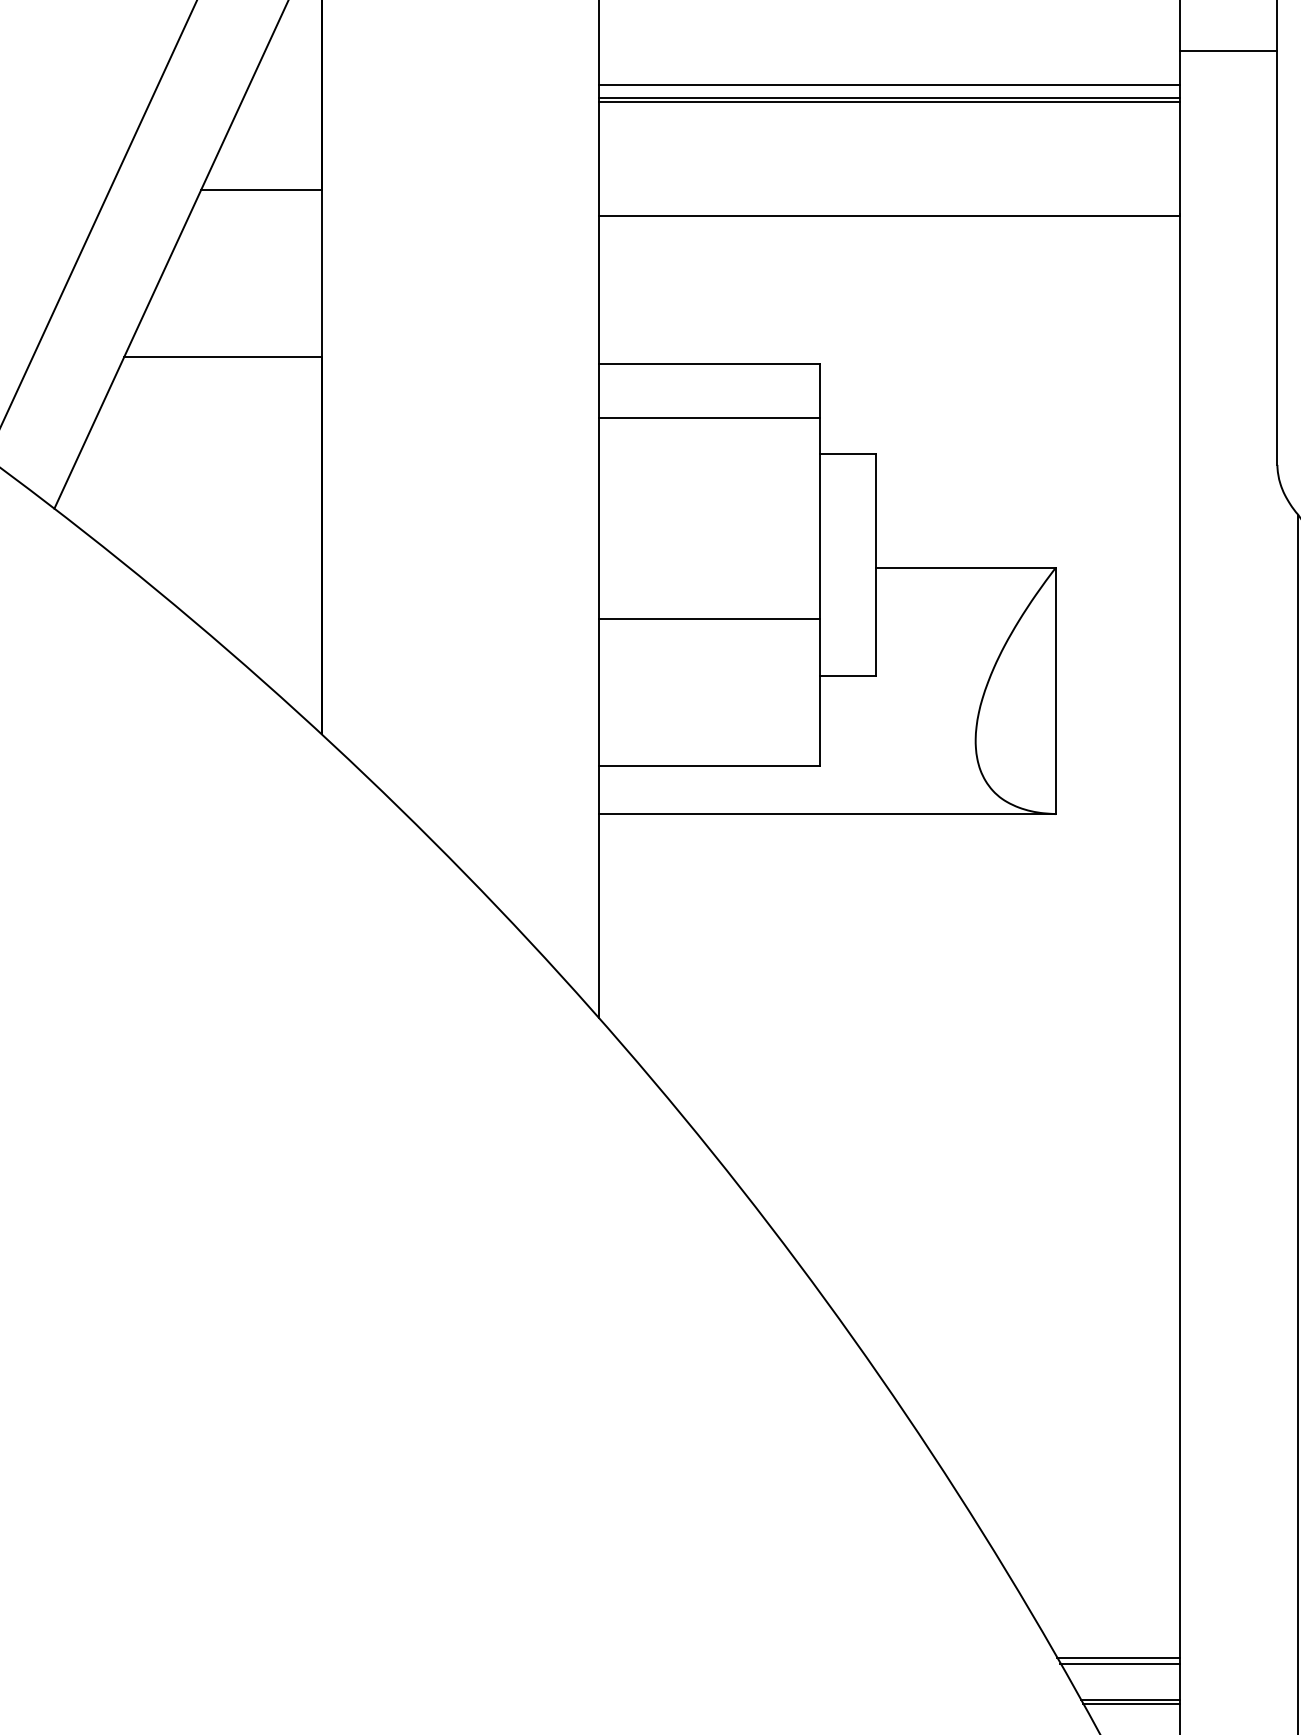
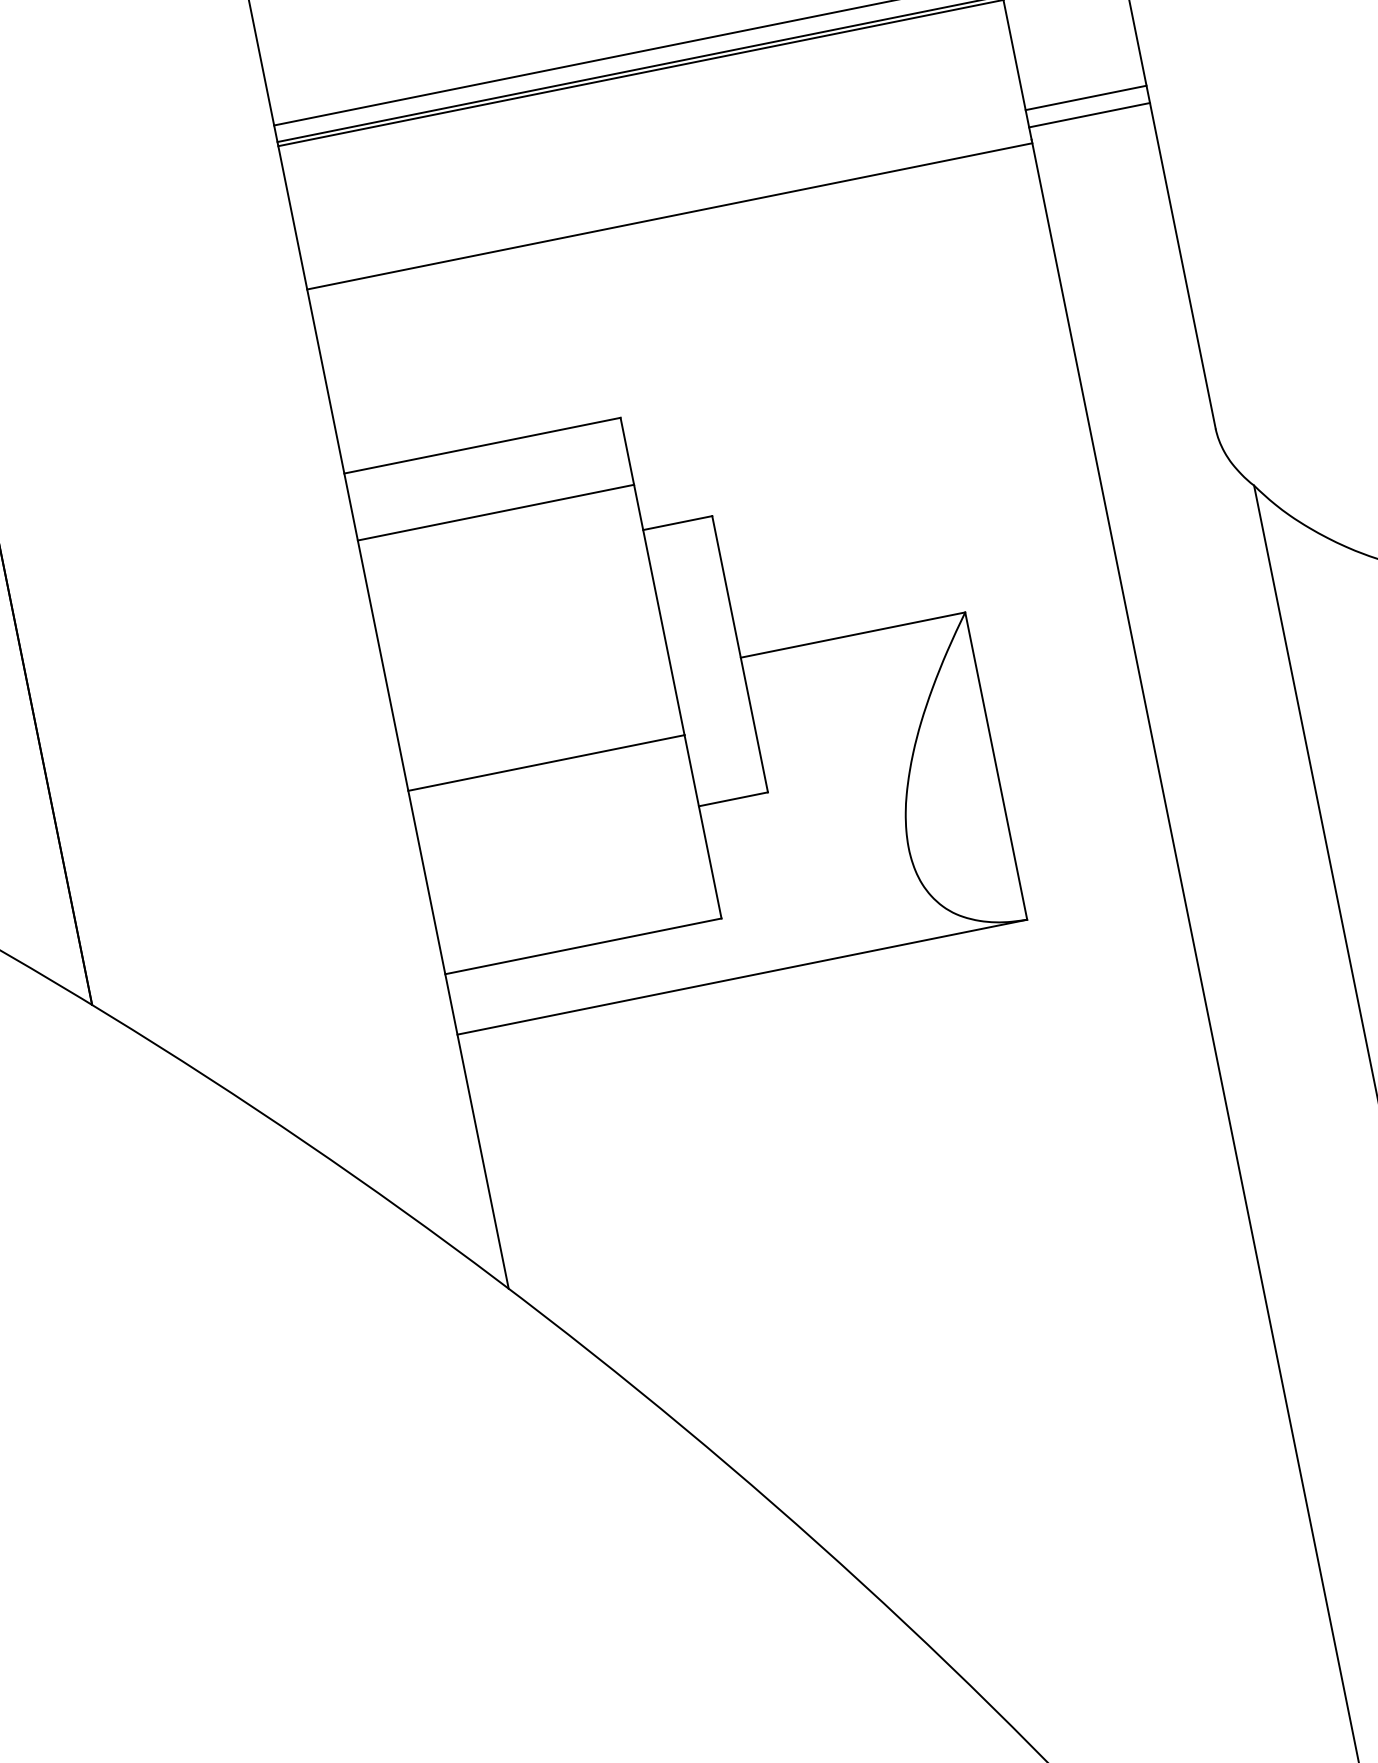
line: (1228, 189) -> (1085, 97), added
line: (1228, 203) -> (1088, 115), added

